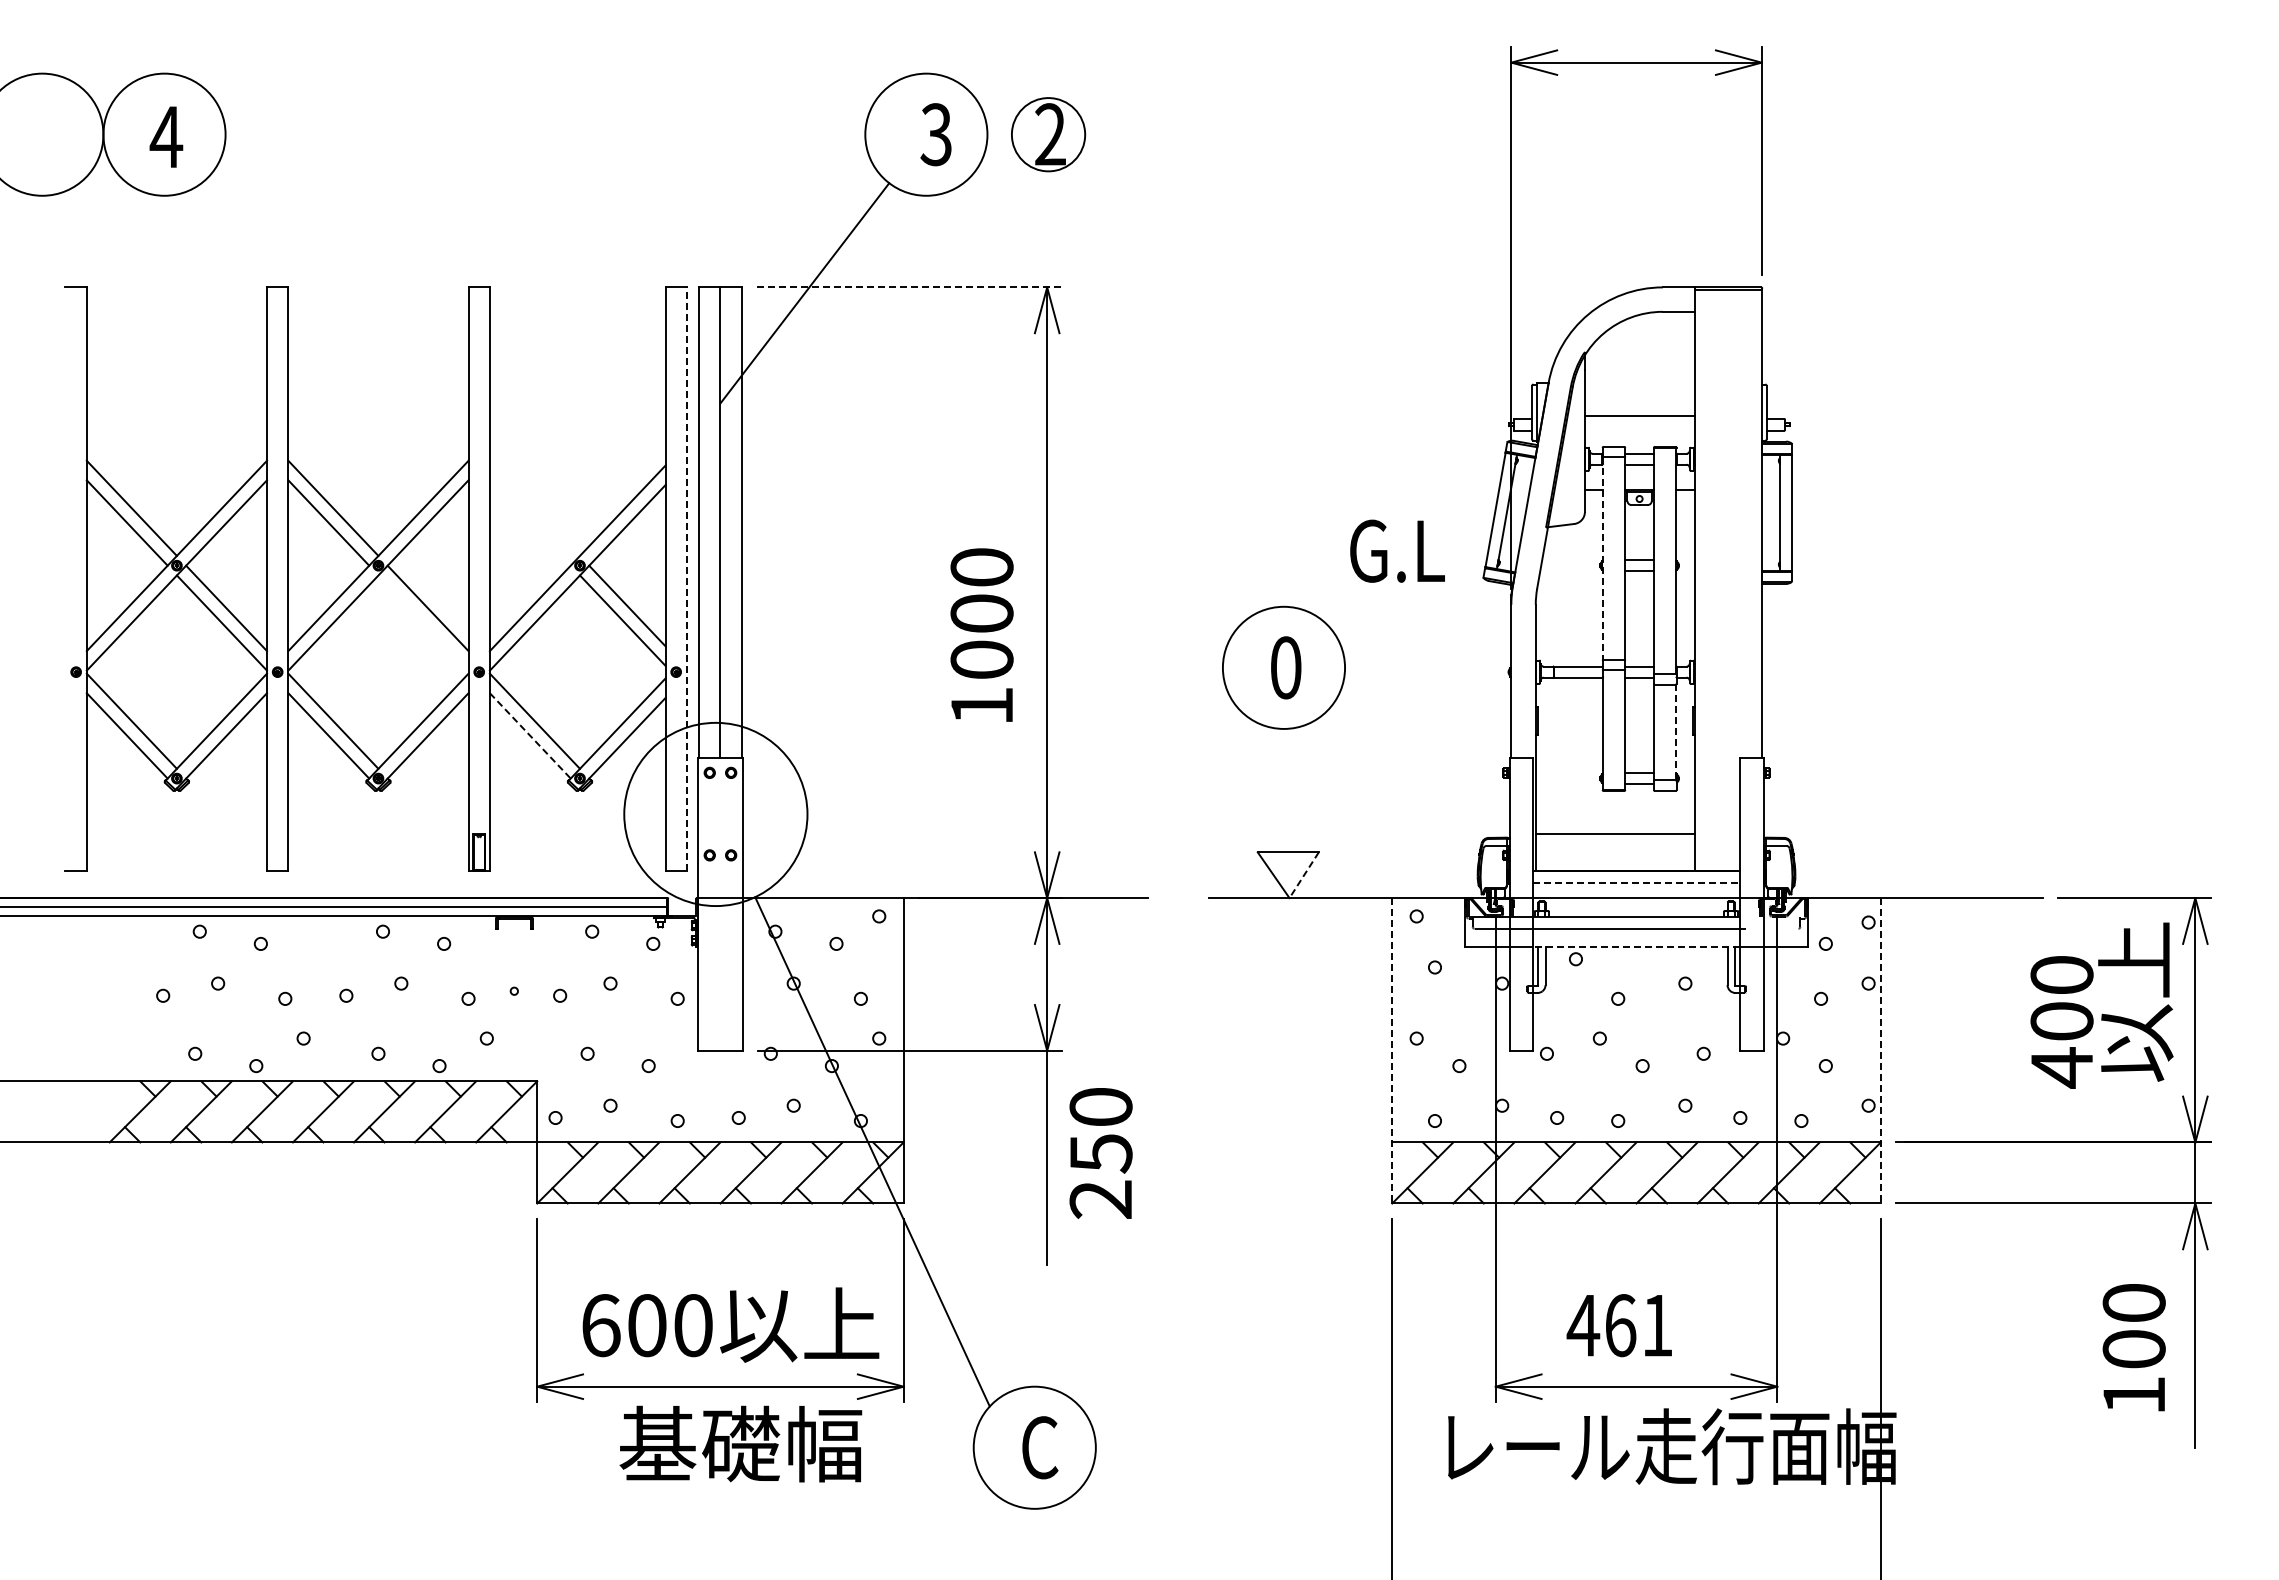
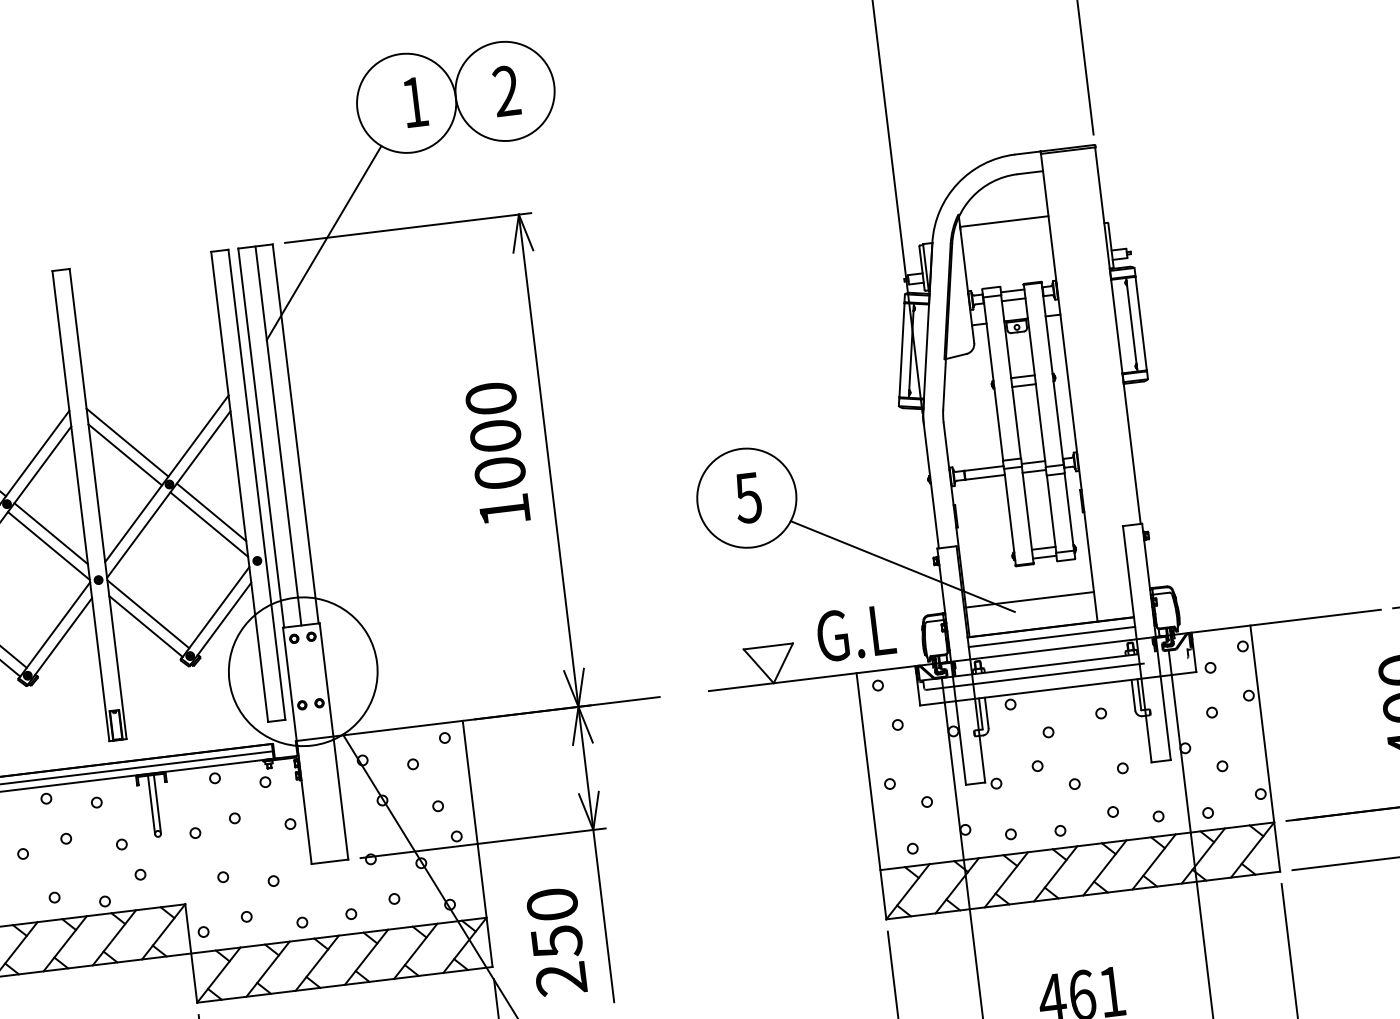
text: (935, 134) -> (413, 102), 3 -> 1
circle: (1048, 134) -> (505, 91), size x1.67
line: (909, 287) -> (407, 228), dashed -> solid
line: (1639, 415) -> (1004, 221), moved
line: (534, 507) -> (127, 442), added
line: (529, 522) -> (124, 454), added
text: (1397, 550) -> (855, 632), moved
line: (1602, 559) -> (993, 379), dashed -> solid
line: (686, 579) -> (256, 485), dashed -> solid
line: (423, 622) -> (48, 545), added
text: (981, 634) -> (497, 452), moved
text: (1285, 667) -> (748, 497), 0 -> 5
line: (1676, 733) -> (1069, 512), dashed -> solid
line: (530, 735) -> (146, 626), dashed -> solid
line: (1464, 774) -> (902, 566), added
line: (1303, 875) -> (782, 663), dashed -> solid
line: (1637, 882) -> (1052, 636), dashed -> solid
line: (1636, 946) -> (1058, 688), dashed -> solid
line: (510, 954) -> (151, 804), added
line: (518, 954) -> (157, 803), added
line: (1392, 1050) -> (871, 796), dashed -> solid
line: (1880, 1050) -> (1264, 748), dashed -> solid
text: (1100, 1153) -> (556, 942), moved

